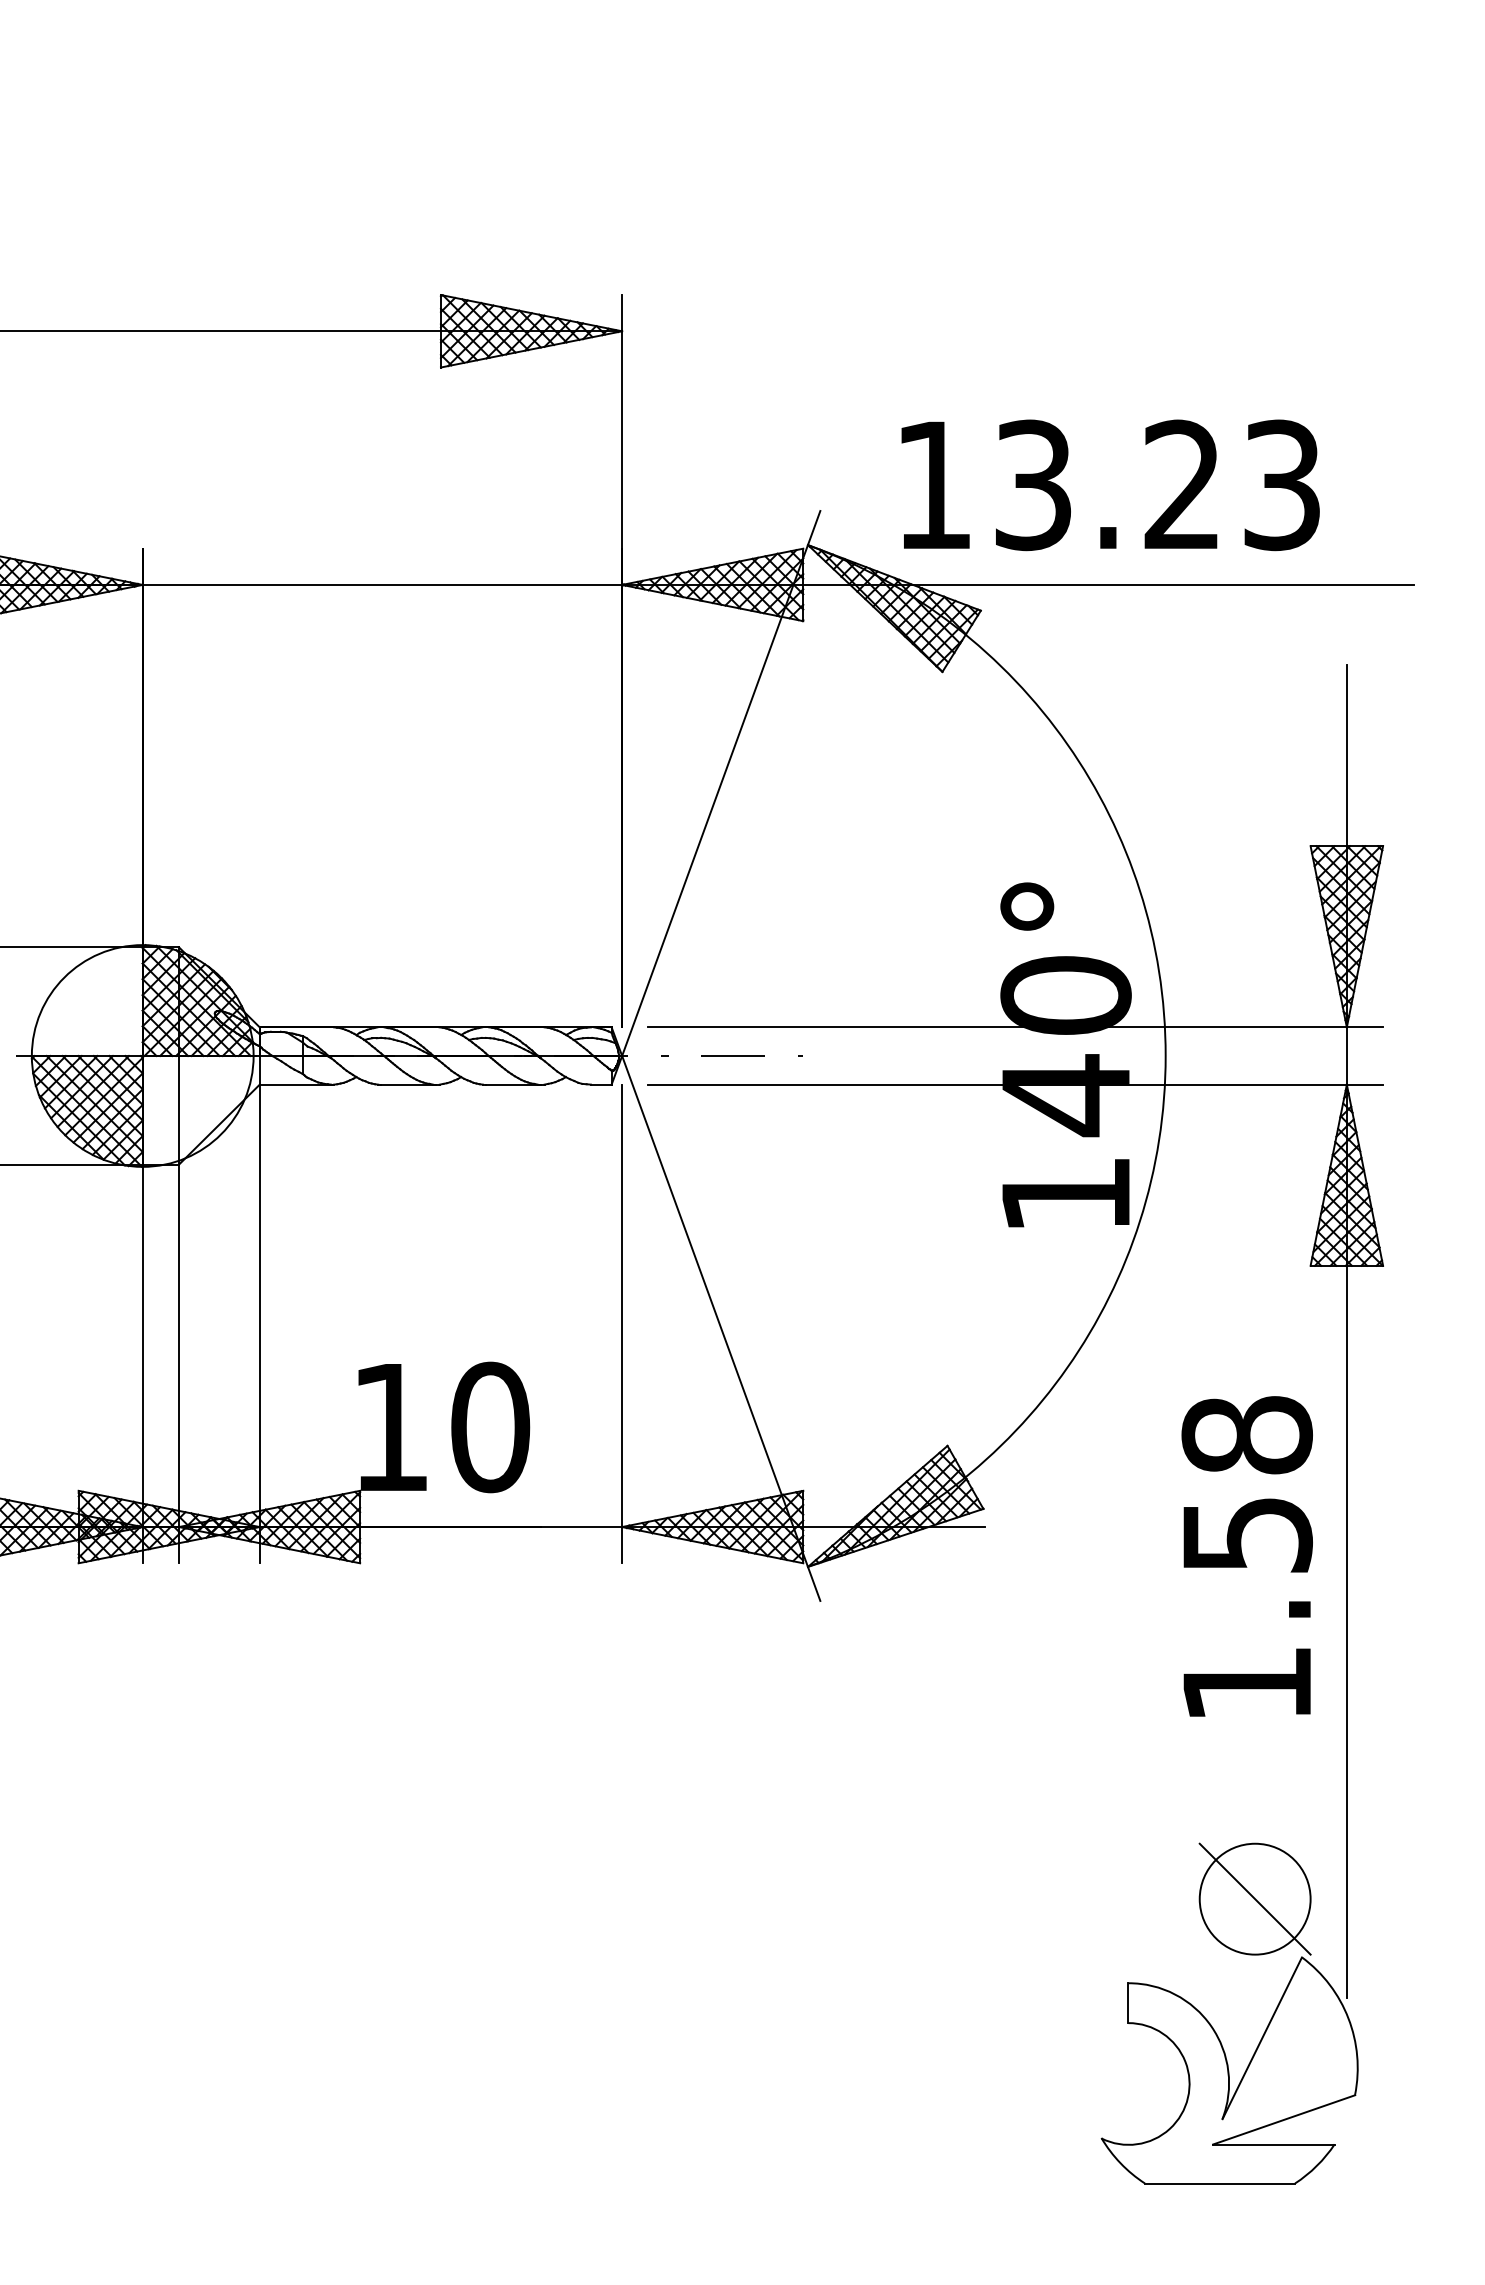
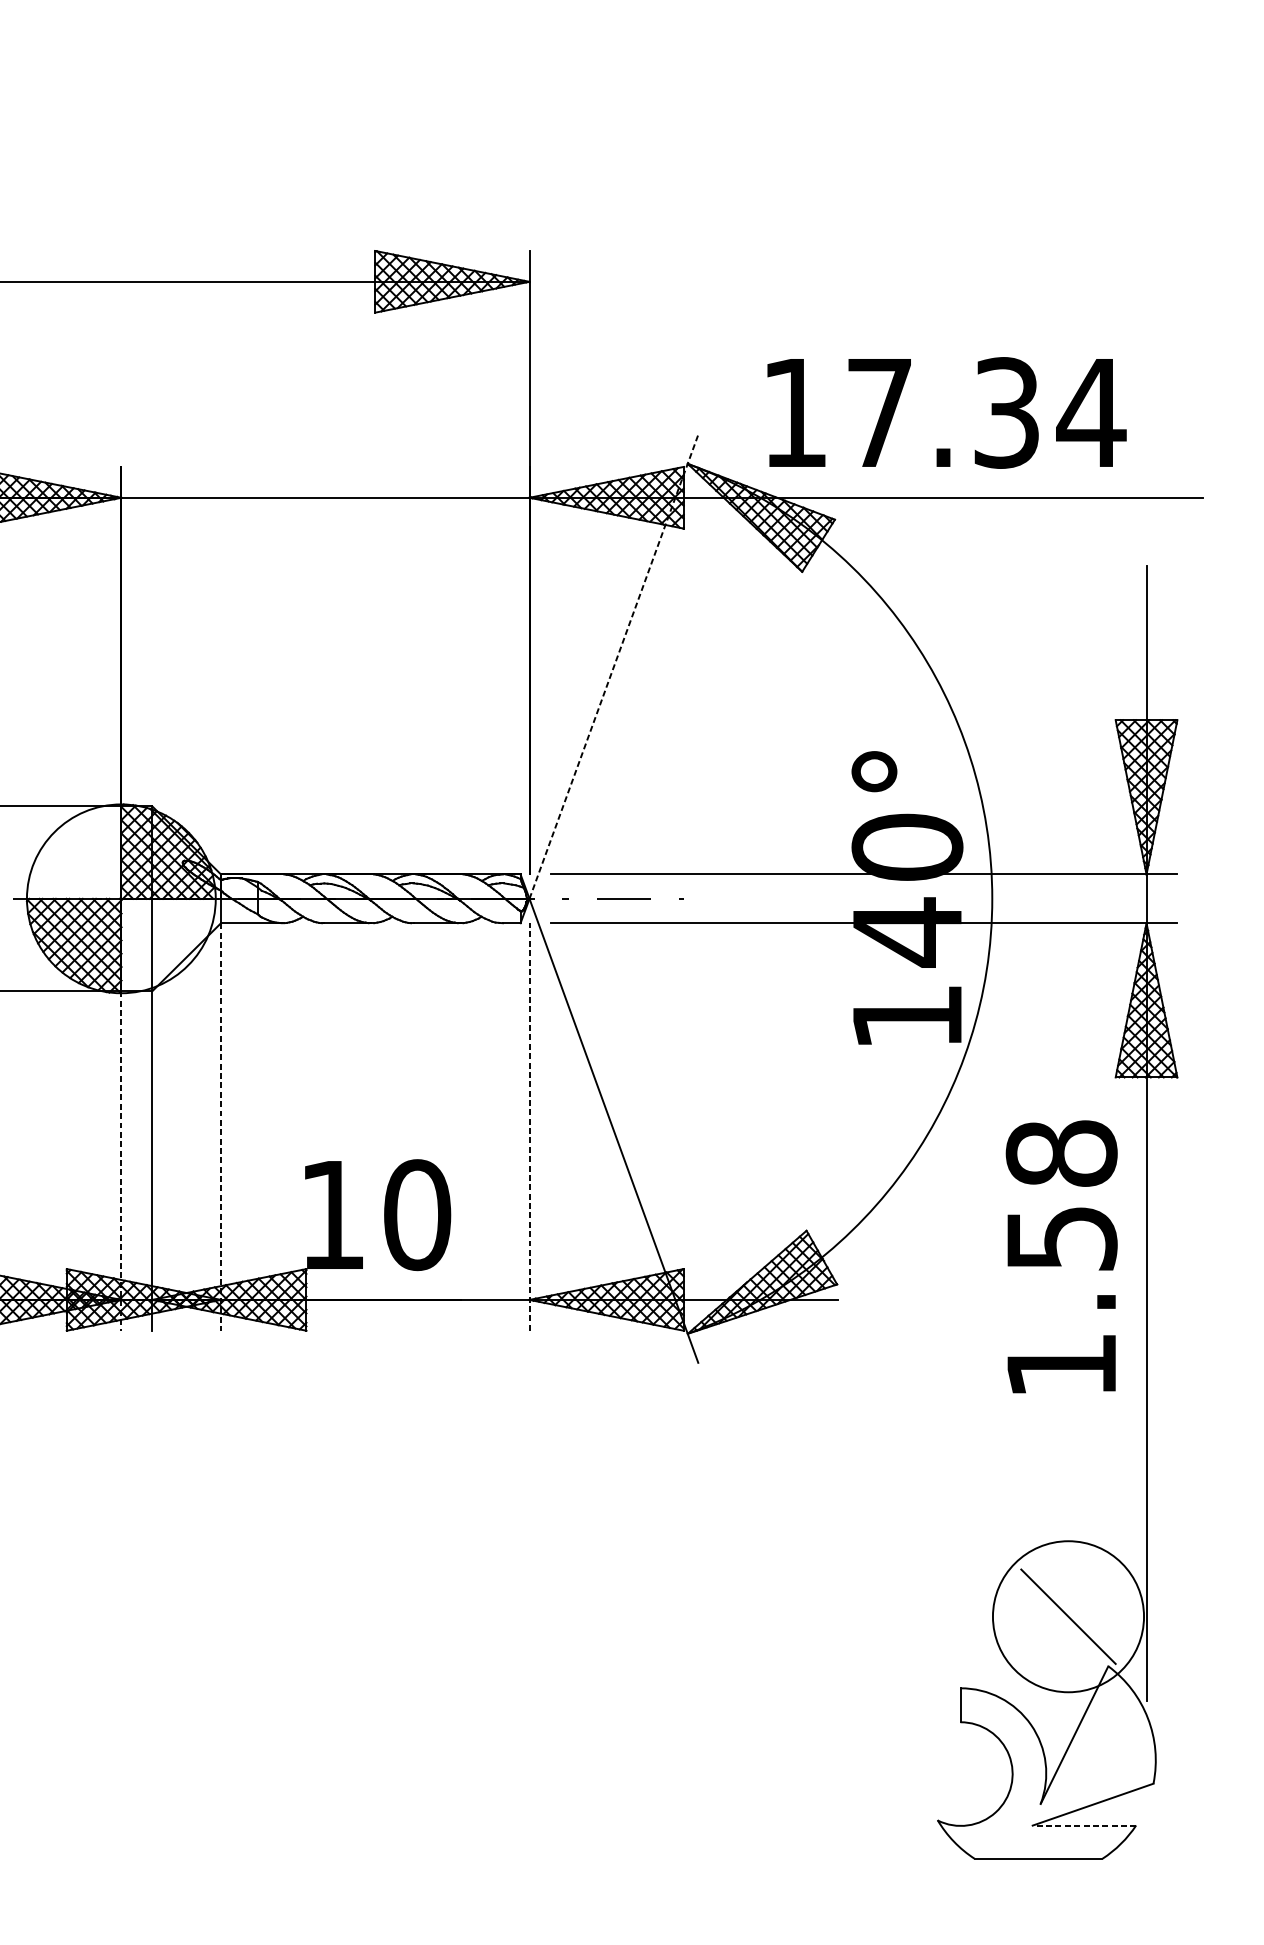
text: (1159, 485) -> (987, 413), 13.23 -> 17.34
line: (721, 783) -> (614, 666), solid -> dashed
line: (622, 1323) -> (529, 1126), solid -> dashed
line: (259, 1324) -> (220, 1127), solid -> dashed
line: (142, 1364) -> (121, 1161), solid -> dashed
text: (1246, 1556) -> (1061, 1256), moved
circle: (1254, 1898) -> (1067, 1616), size x1.6
line: (1274, 2144) -> (1084, 1825), solid -> dashed

